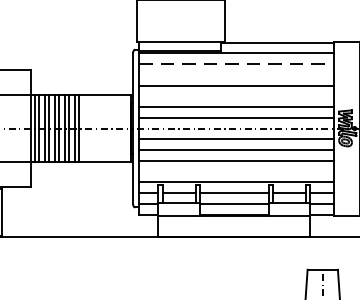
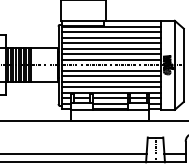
line: (236, 64) -> (111, 32), dashed -> solid
line: (236, 74) -> (111, 37), added
line: (236, 95) -> (111, 48), added
line: (236, 171) -> (111, 87), added

